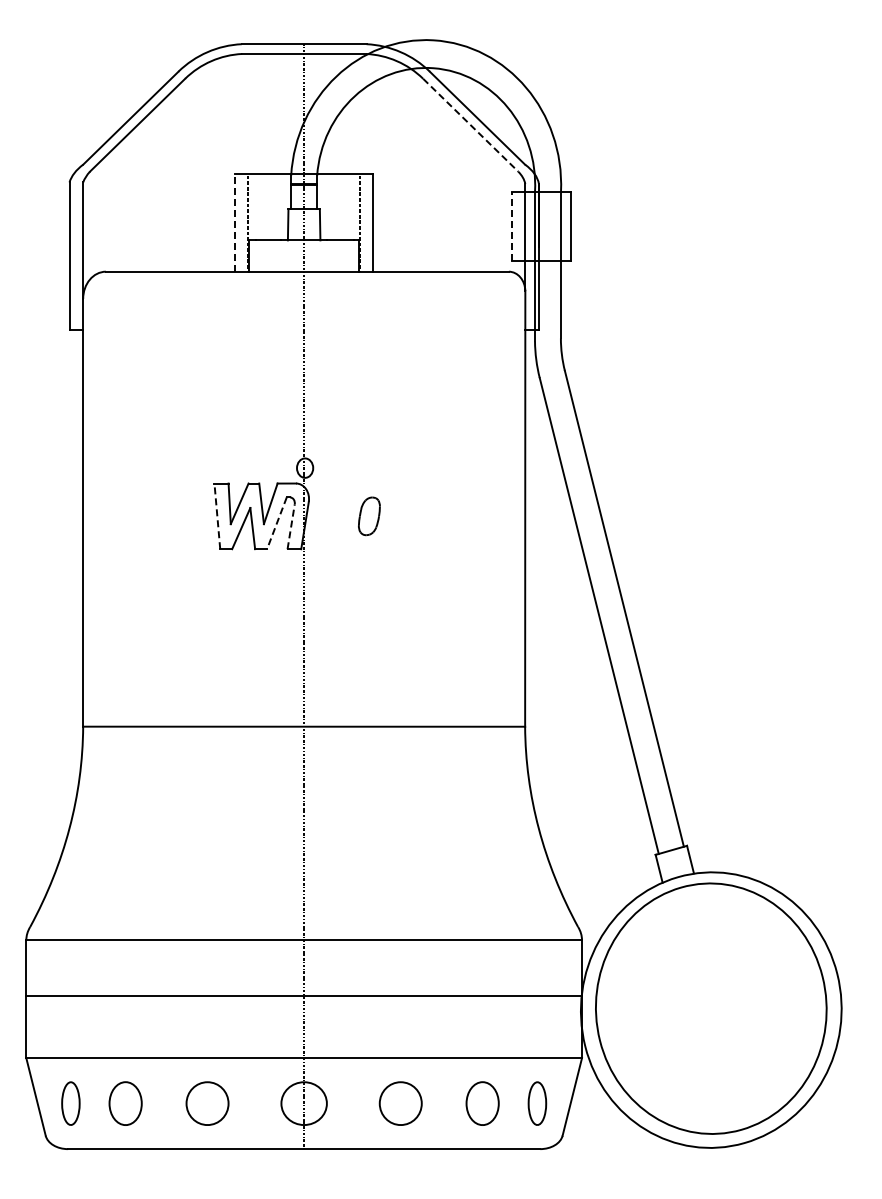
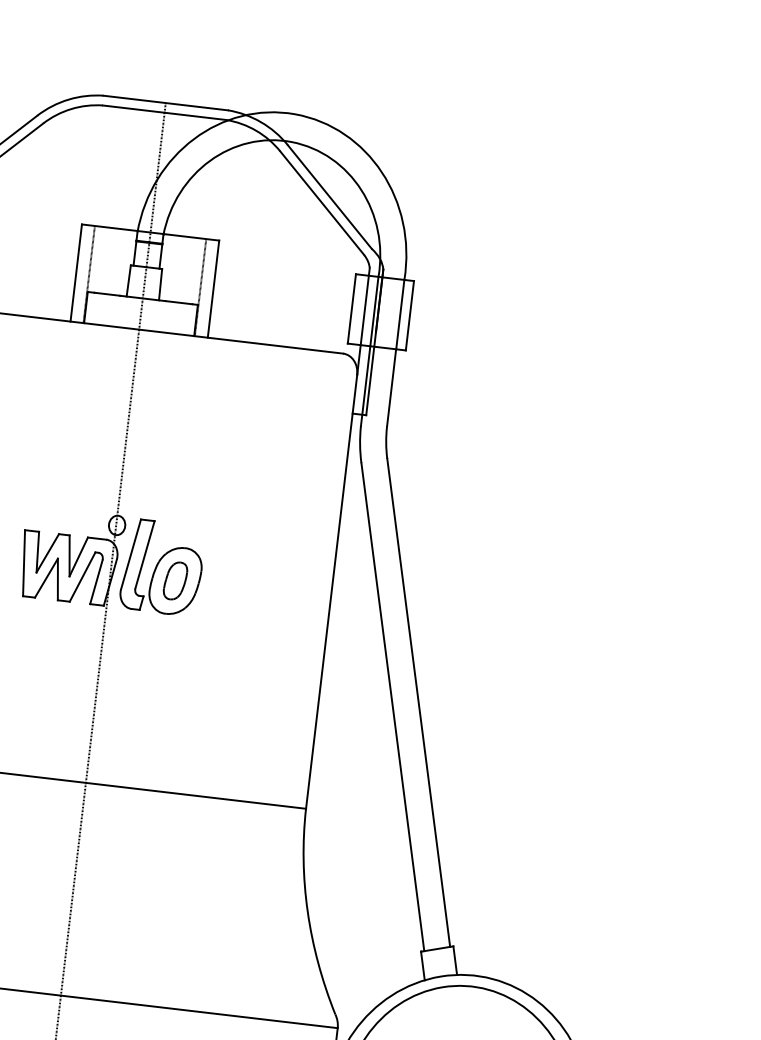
line: (471, 125) -> (322, 203), dashed -> solid
line: (235, 222) -> (76, 272), dashed -> solid
line: (512, 226) -> (351, 308), dashed -> solid
part: (354, 504) -> (162, 567), added
line: (217, 516) -> (24, 563), dashed -> solid
line: (276, 523) -> (82, 577), dashed -> solid
line: (291, 526) -> (96, 581), dashed -> solid

